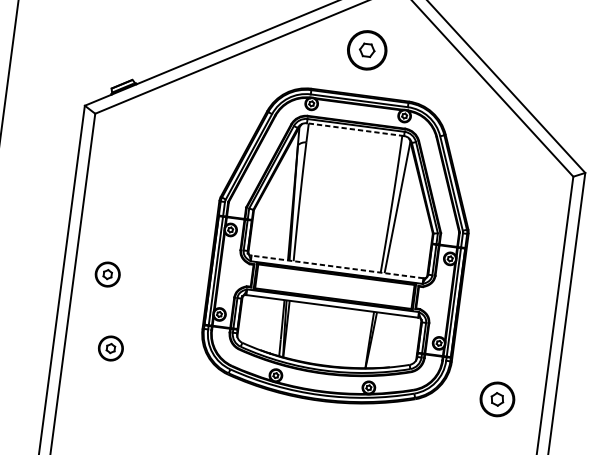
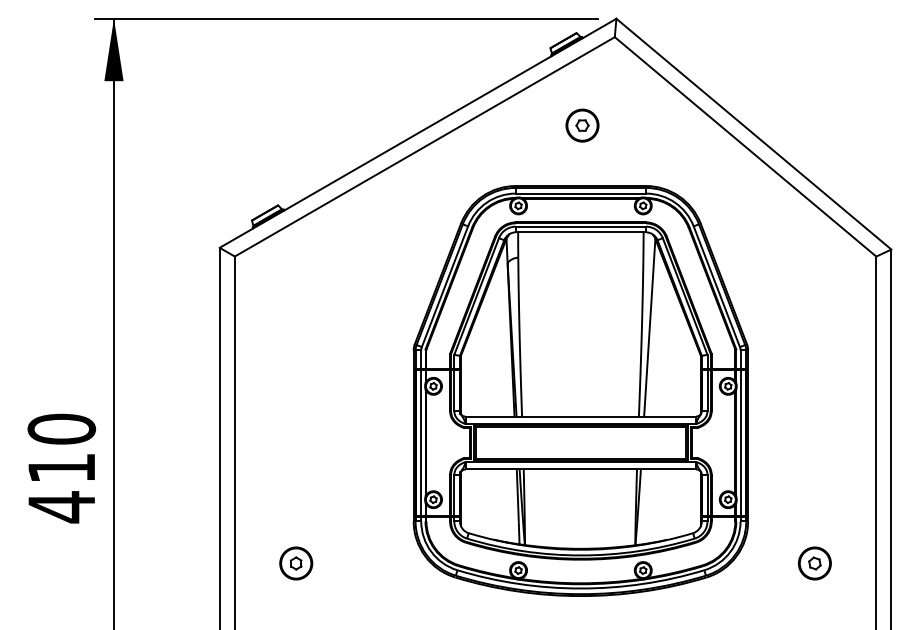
part: (367, 50) -> (582, 125), size x0.62
line: (355, 129) -> (580, 232), dashed -> solid
line: (337, 266) -> (580, 416), dashed -> solid
part: (107, 274) -> (279, 466), removed
part: (497, 399) -> (814, 563), size x0.71

